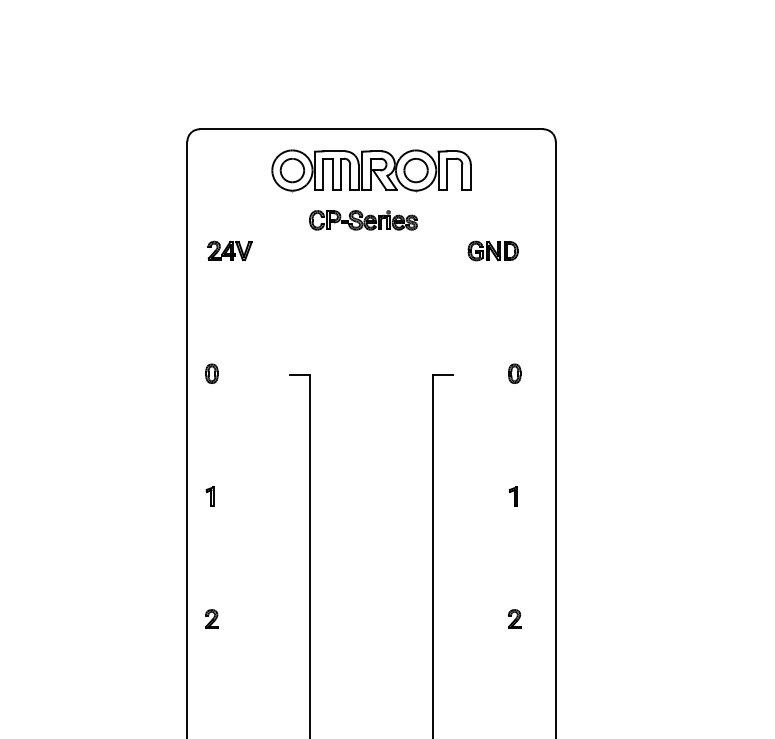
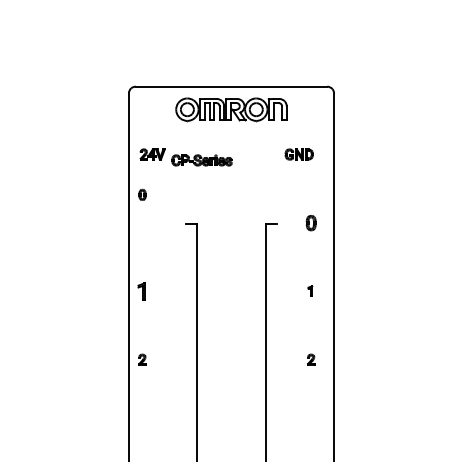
part: (362, 220) -> (201, 160), moved
part: (211, 373) -> (142, 194), moved
part: (515, 373) -> (311, 222), size x1.4
part: (210, 495) -> (141, 290), size x1.6

